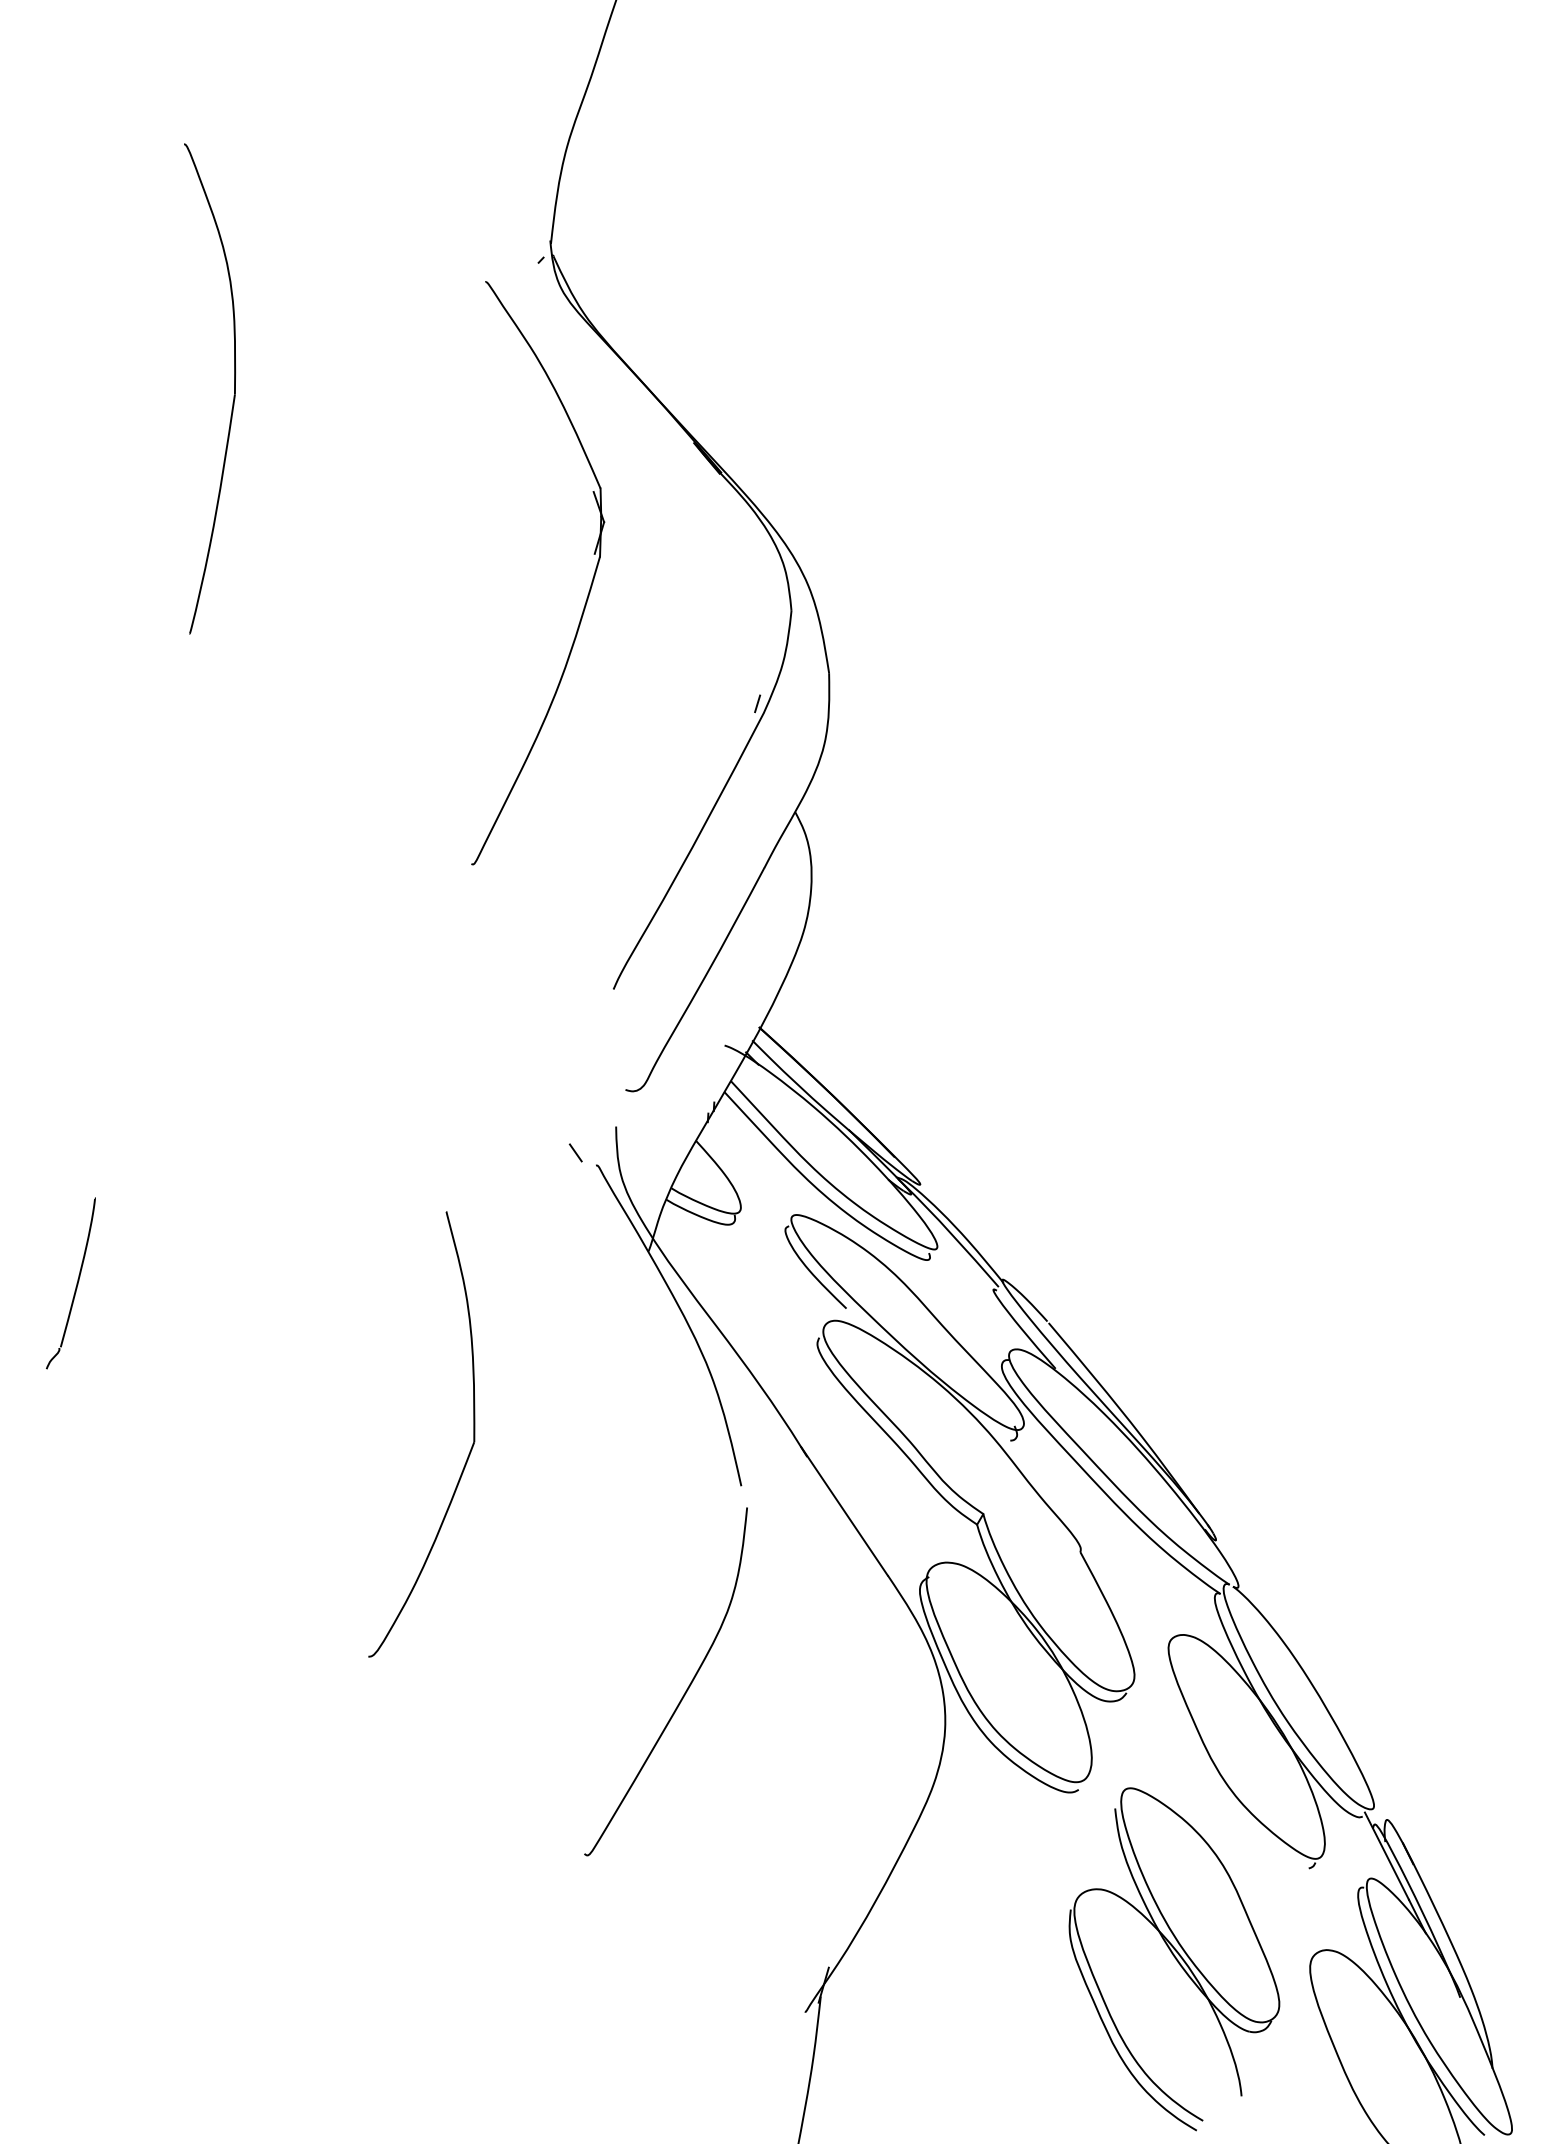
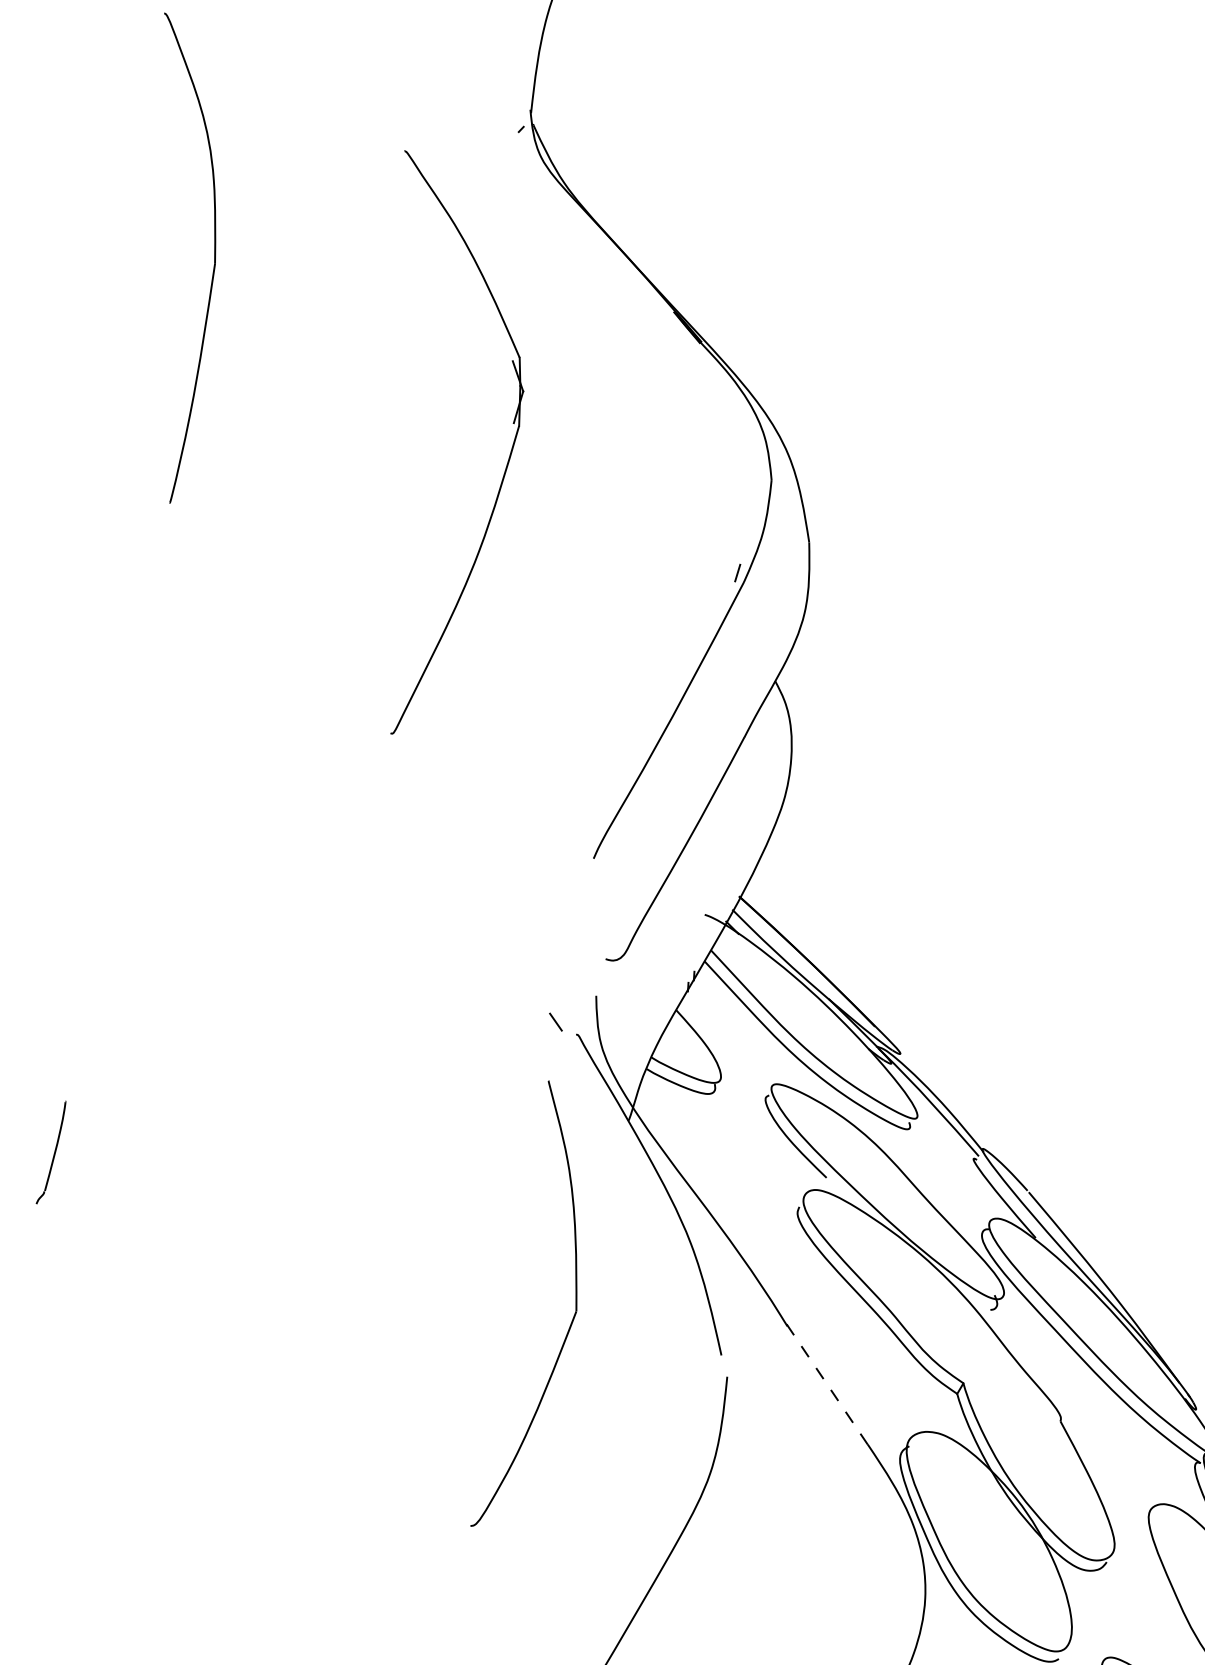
part: (588, 591) -> (507, 460), moved
part: (70, 1283) -> (50, 1152), size x0.6
part: (469, 1451) -> (571, 1320), moved
line: (844, 1510) -> (824, 1379), solid -> dashed

